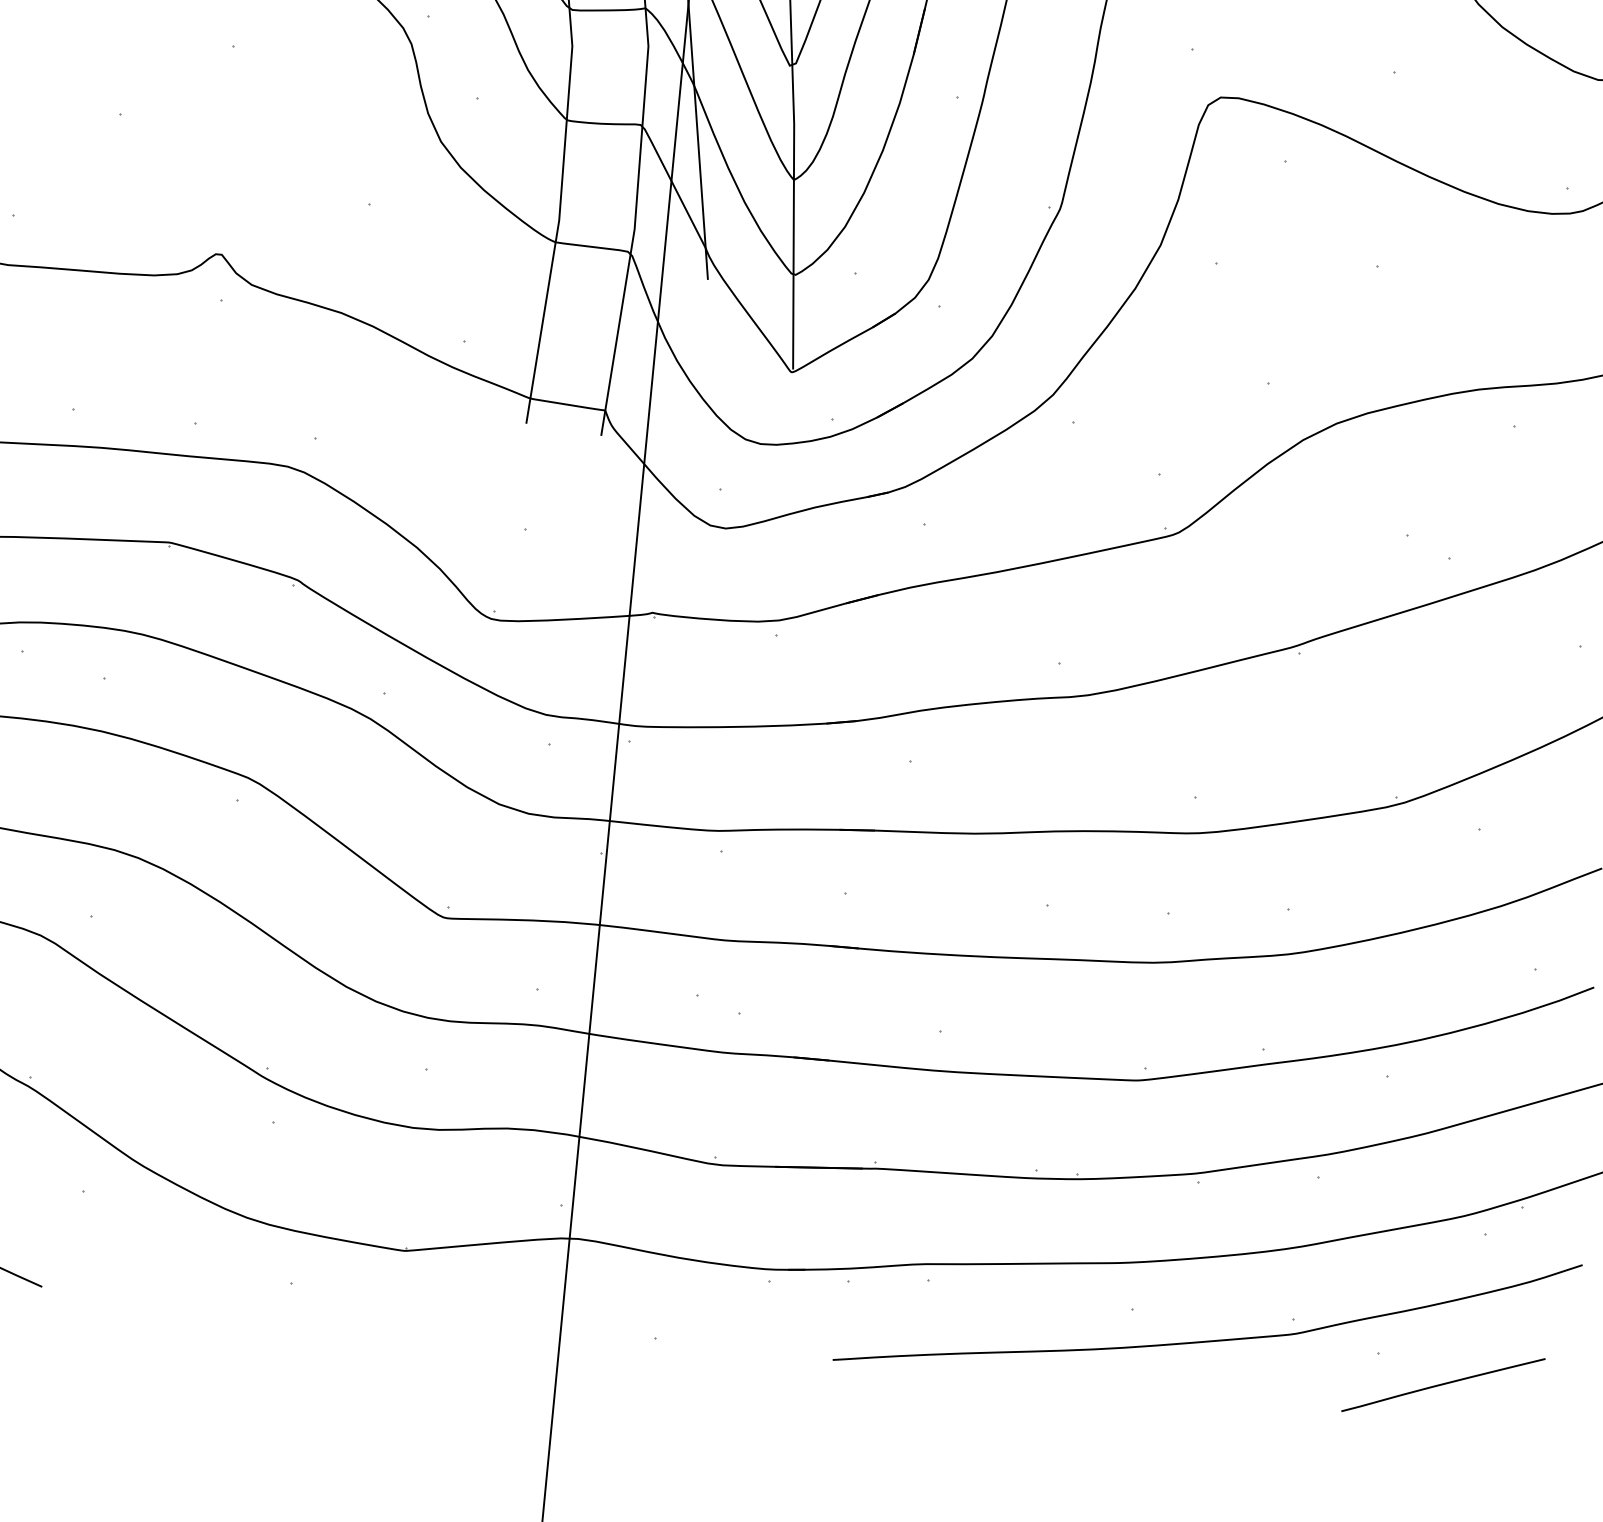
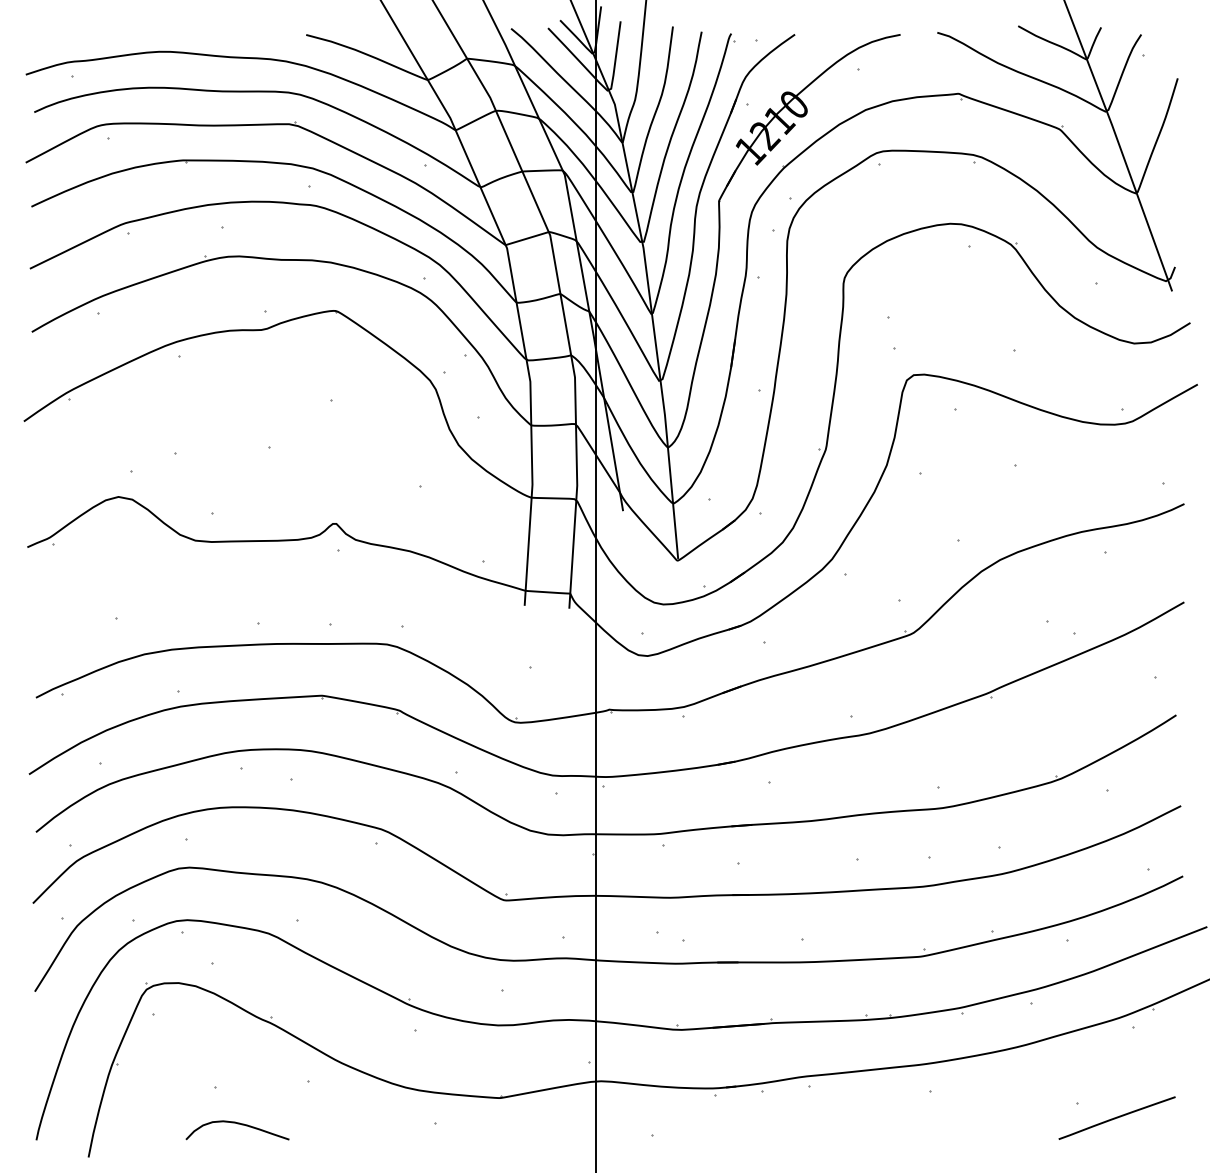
part: (1209, 1339) -> (977, 1104), removed

